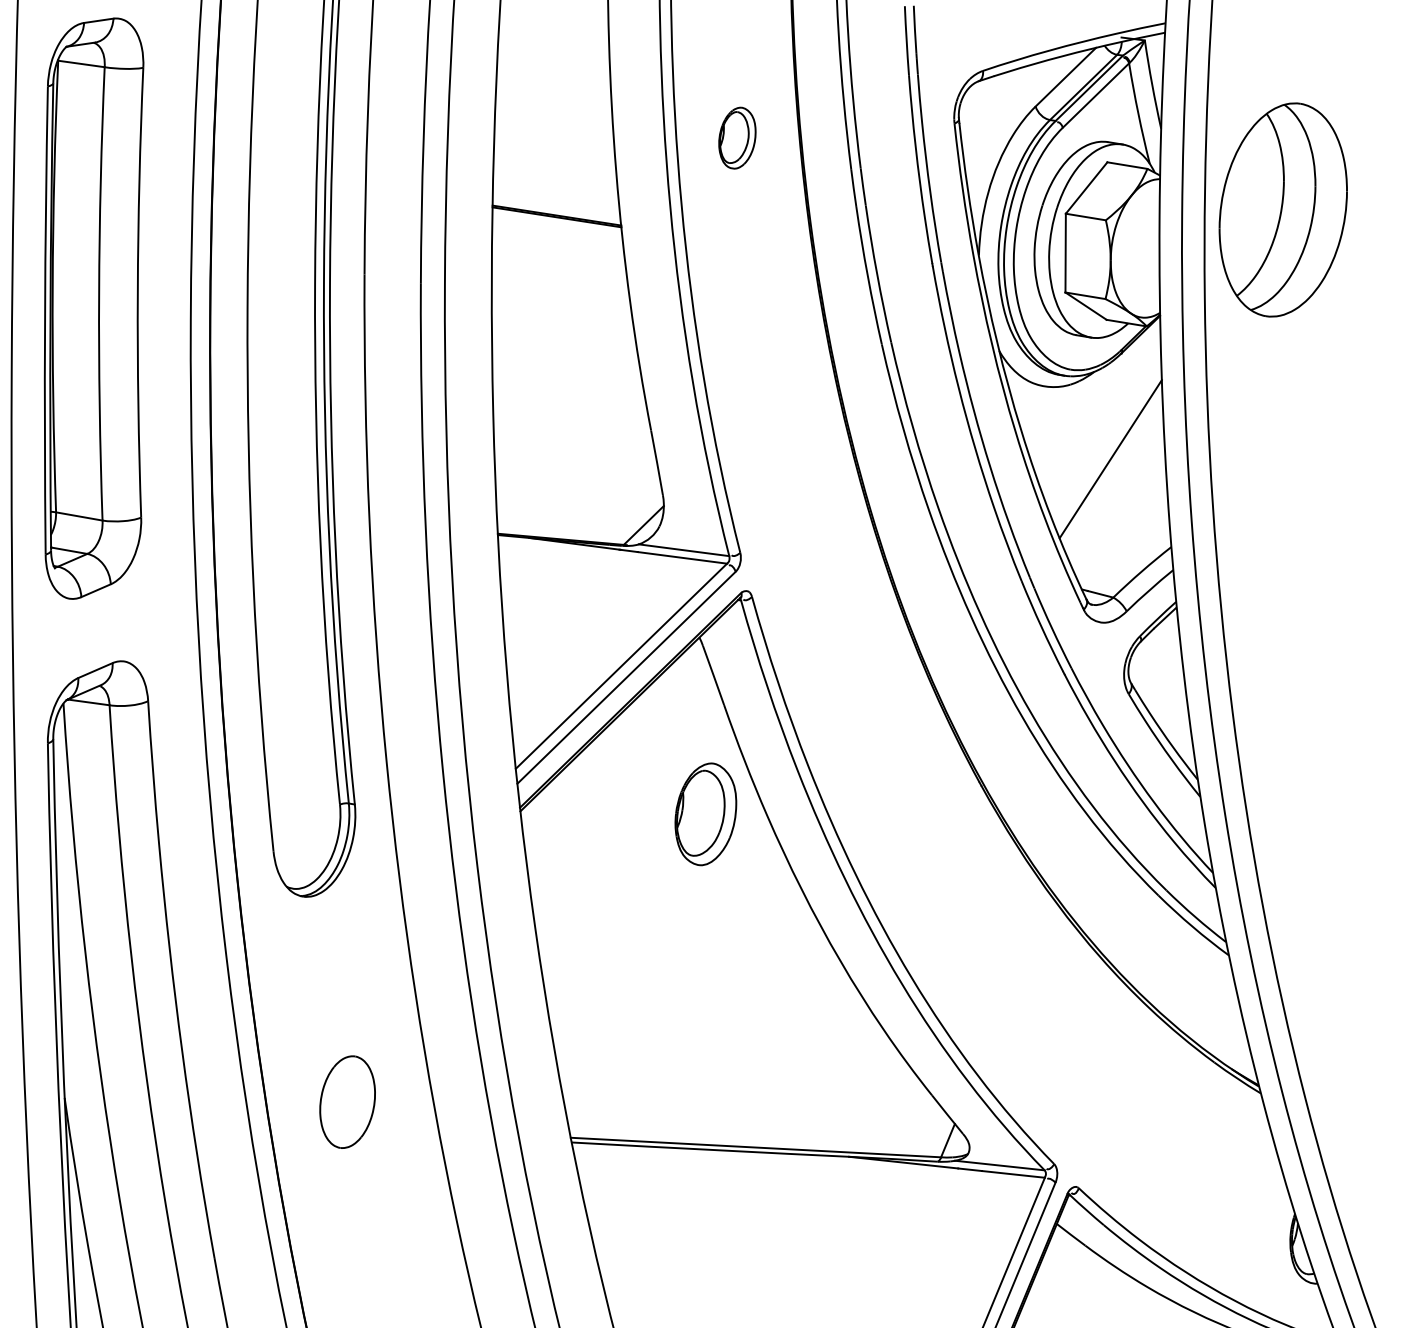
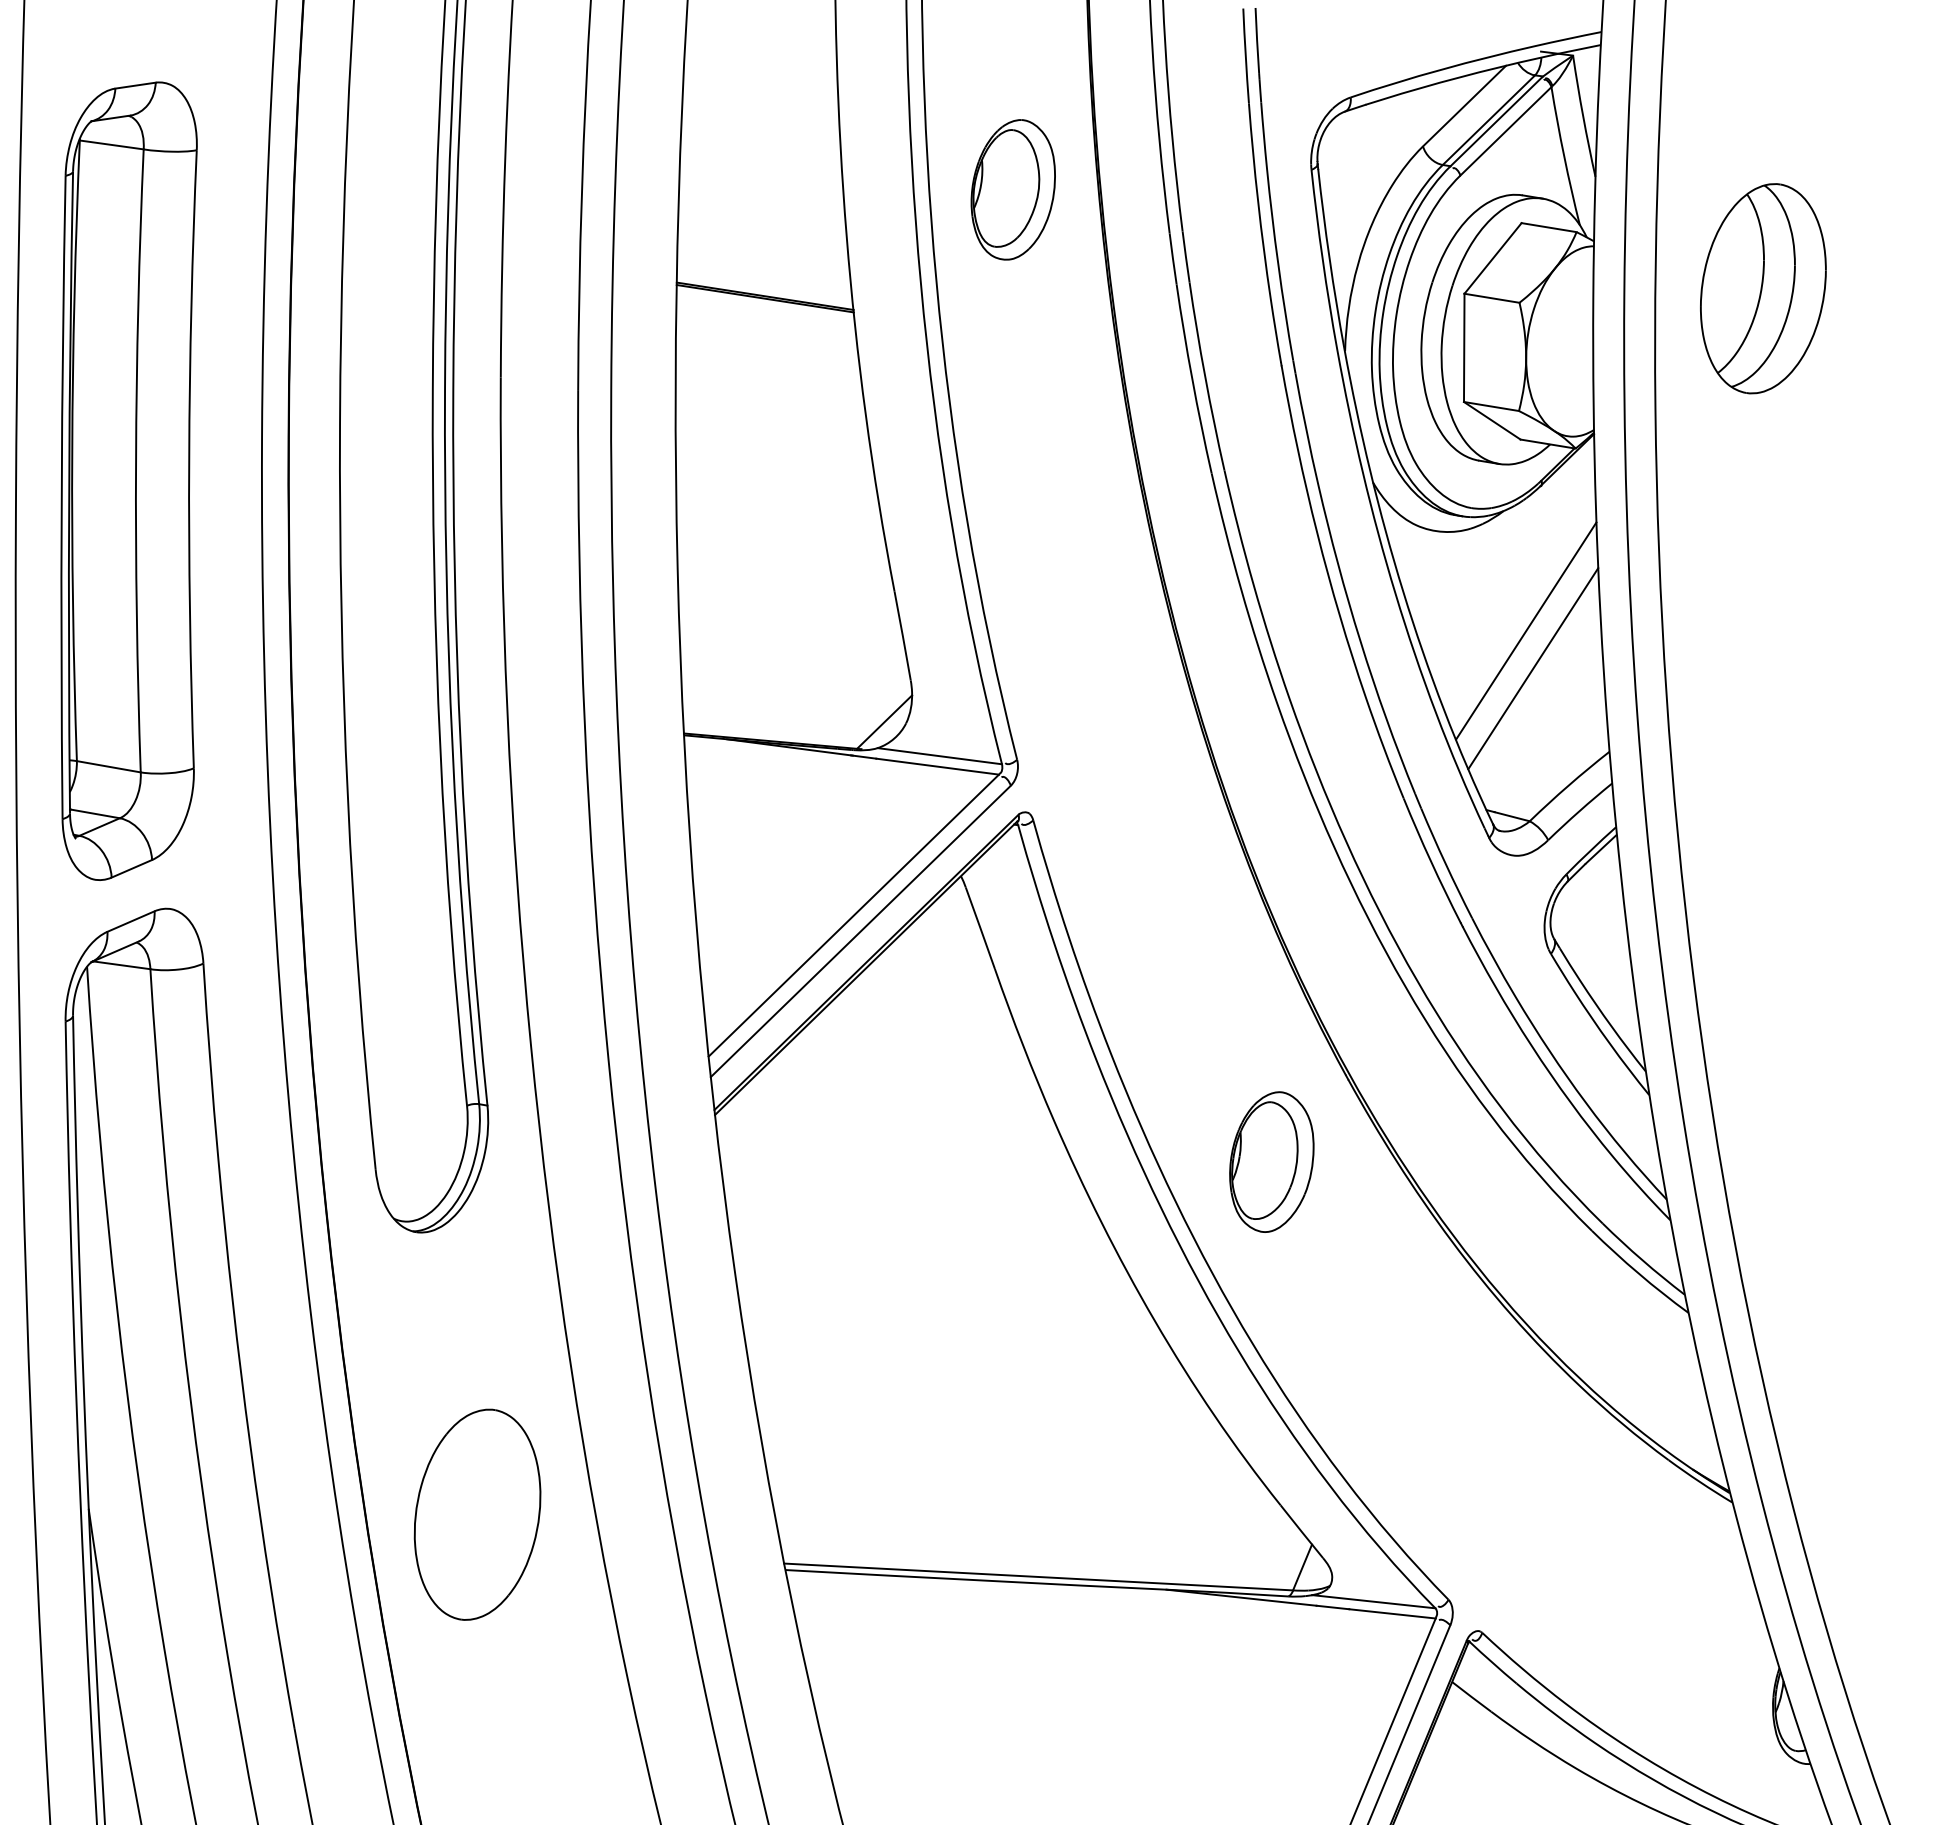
part: (736, 137) -> (1012, 189), size x1.67
part: (1283, 209) -> (1763, 288), size x0.71
part: (93, 308) -> (128, 480), moved
line: (1116, 486) -> (1533, 668), added
part: (705, 813) -> (1271, 1161), moved
part: (347, 1102) -> (477, 1514), size x1.67

